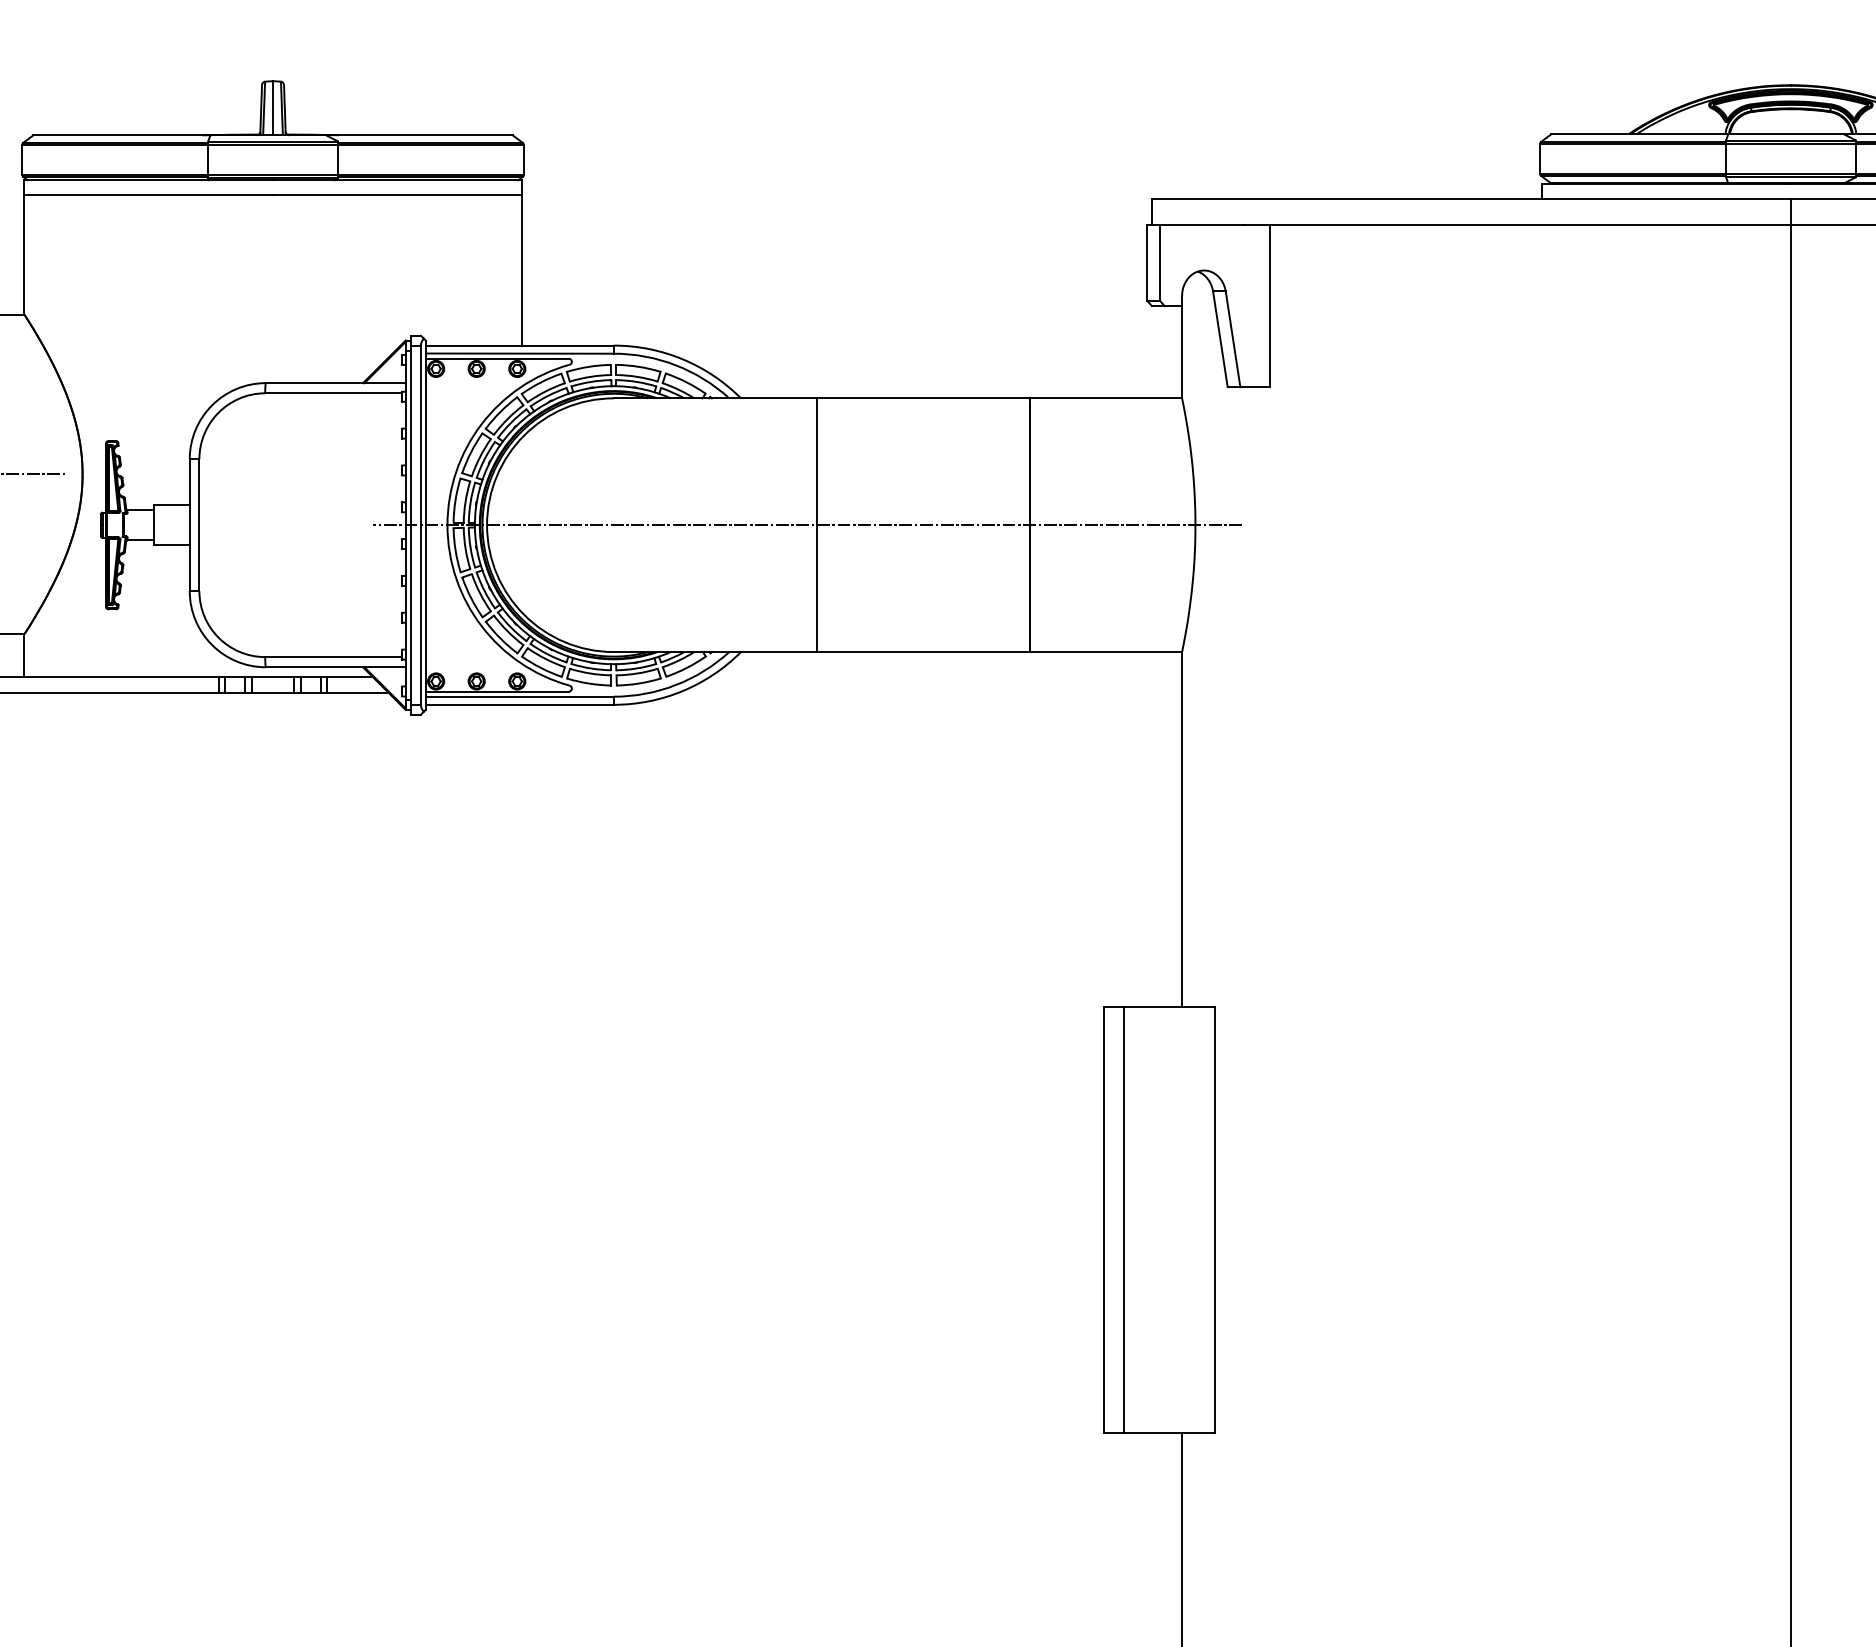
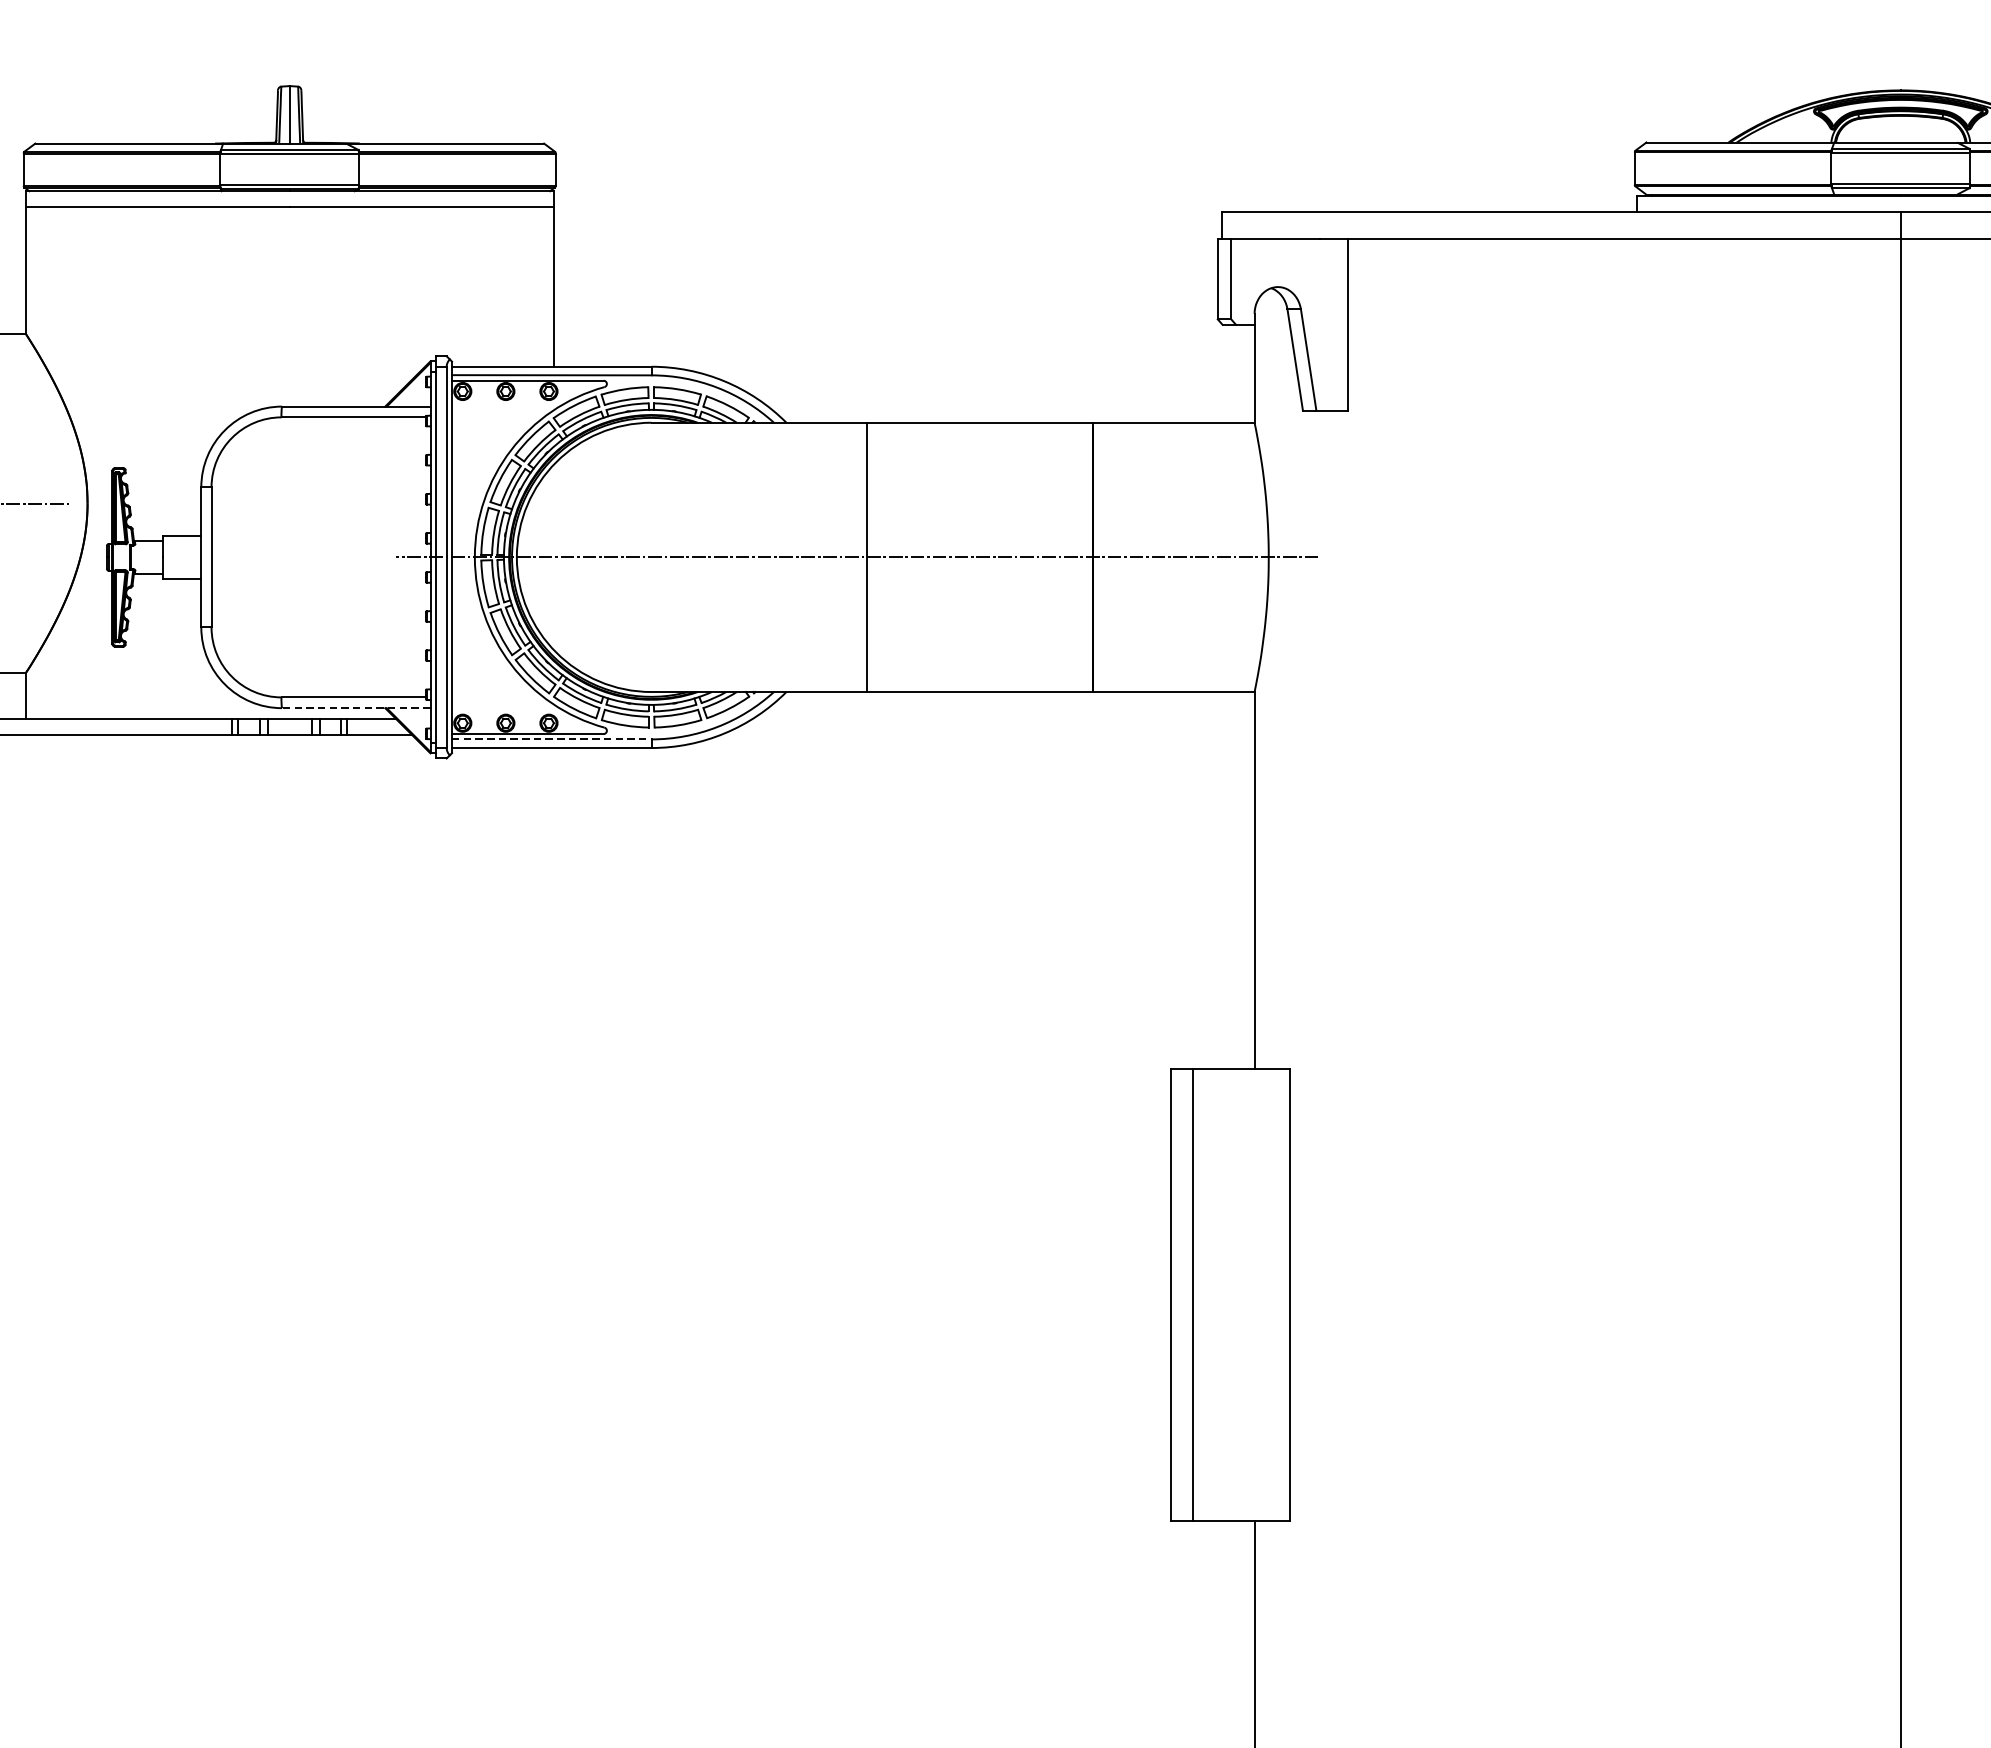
line: (335, 667) -> (356, 708), solid -> dashed
line: (519, 696) -> (551, 739), solid -> dashed

